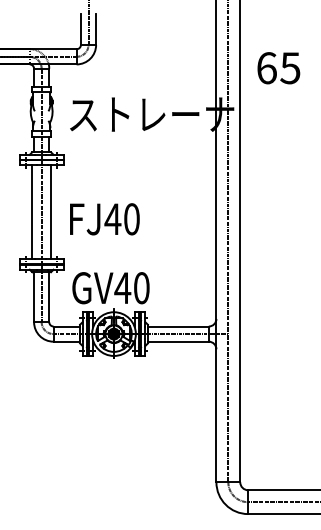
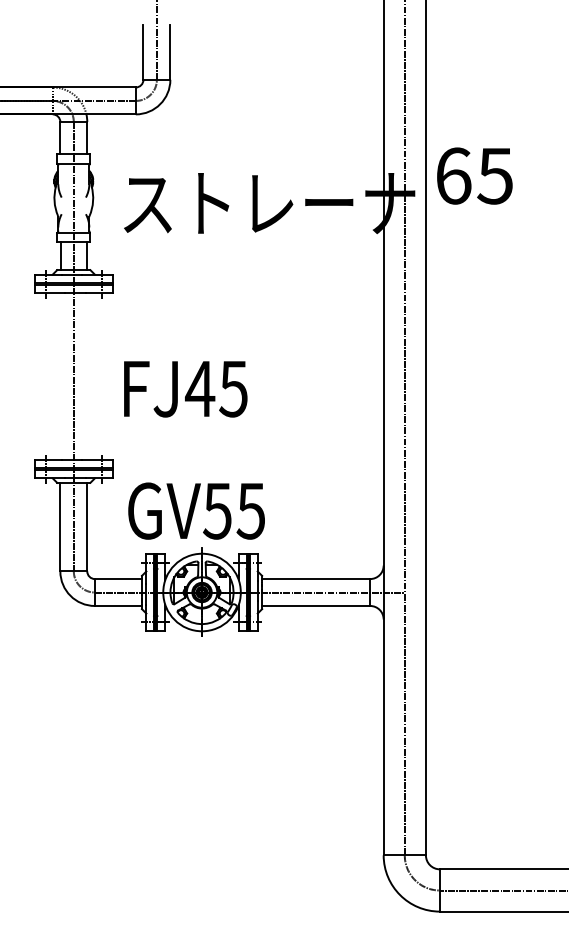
text: (278, 68) -> (474, 176), moved
line: (32, 212) -> (57, 376), removed
line: (51, 212) -> (91, 376), removed
text: (131, 219) -> (233, 389), FJ40 -> FJ45
text: (131, 288) -> (233, 511), GV40 -> GV55

